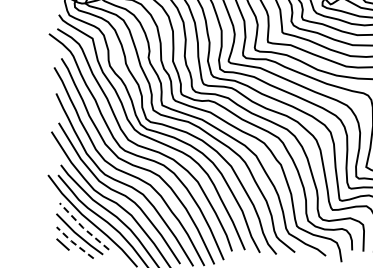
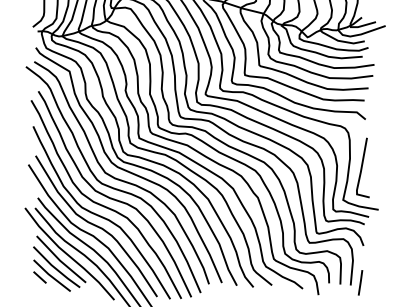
line: (83, 227) -> (60, 260), dashed -> solid
line: (73, 243) -> (50, 276), dashed -> solid

